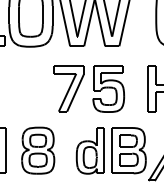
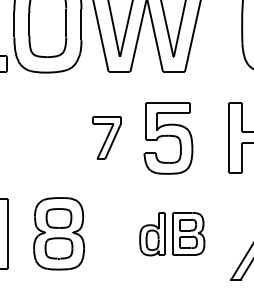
part: (68, 88) -> (106, 137), size x0.6
part: (110, 150) -> (171, 233), size x0.6

